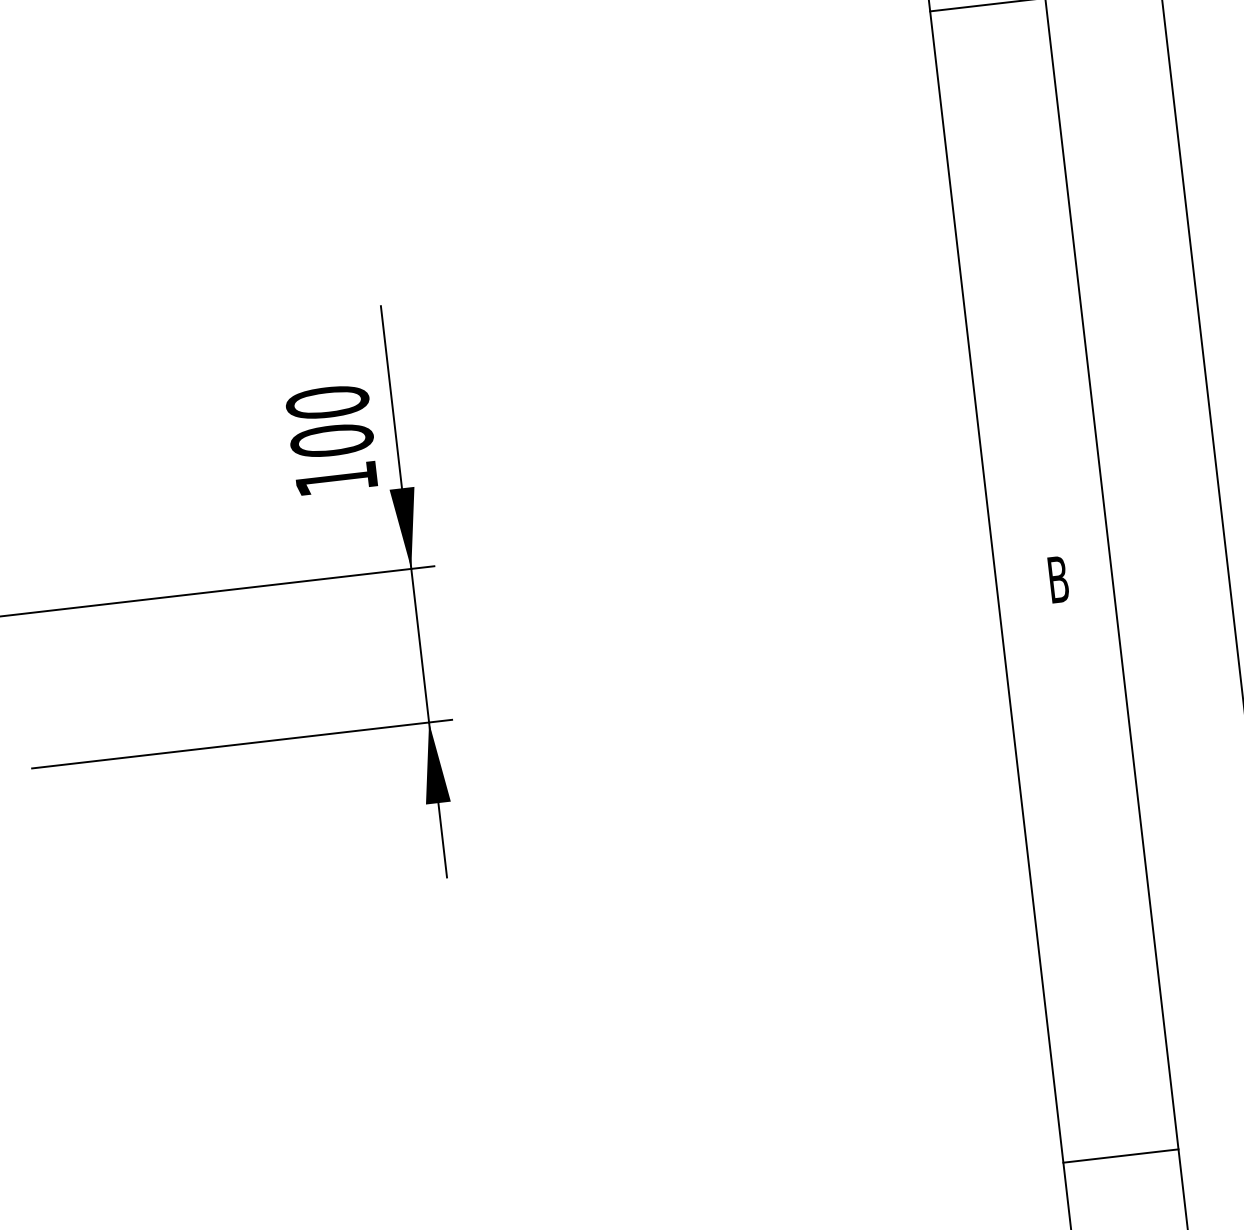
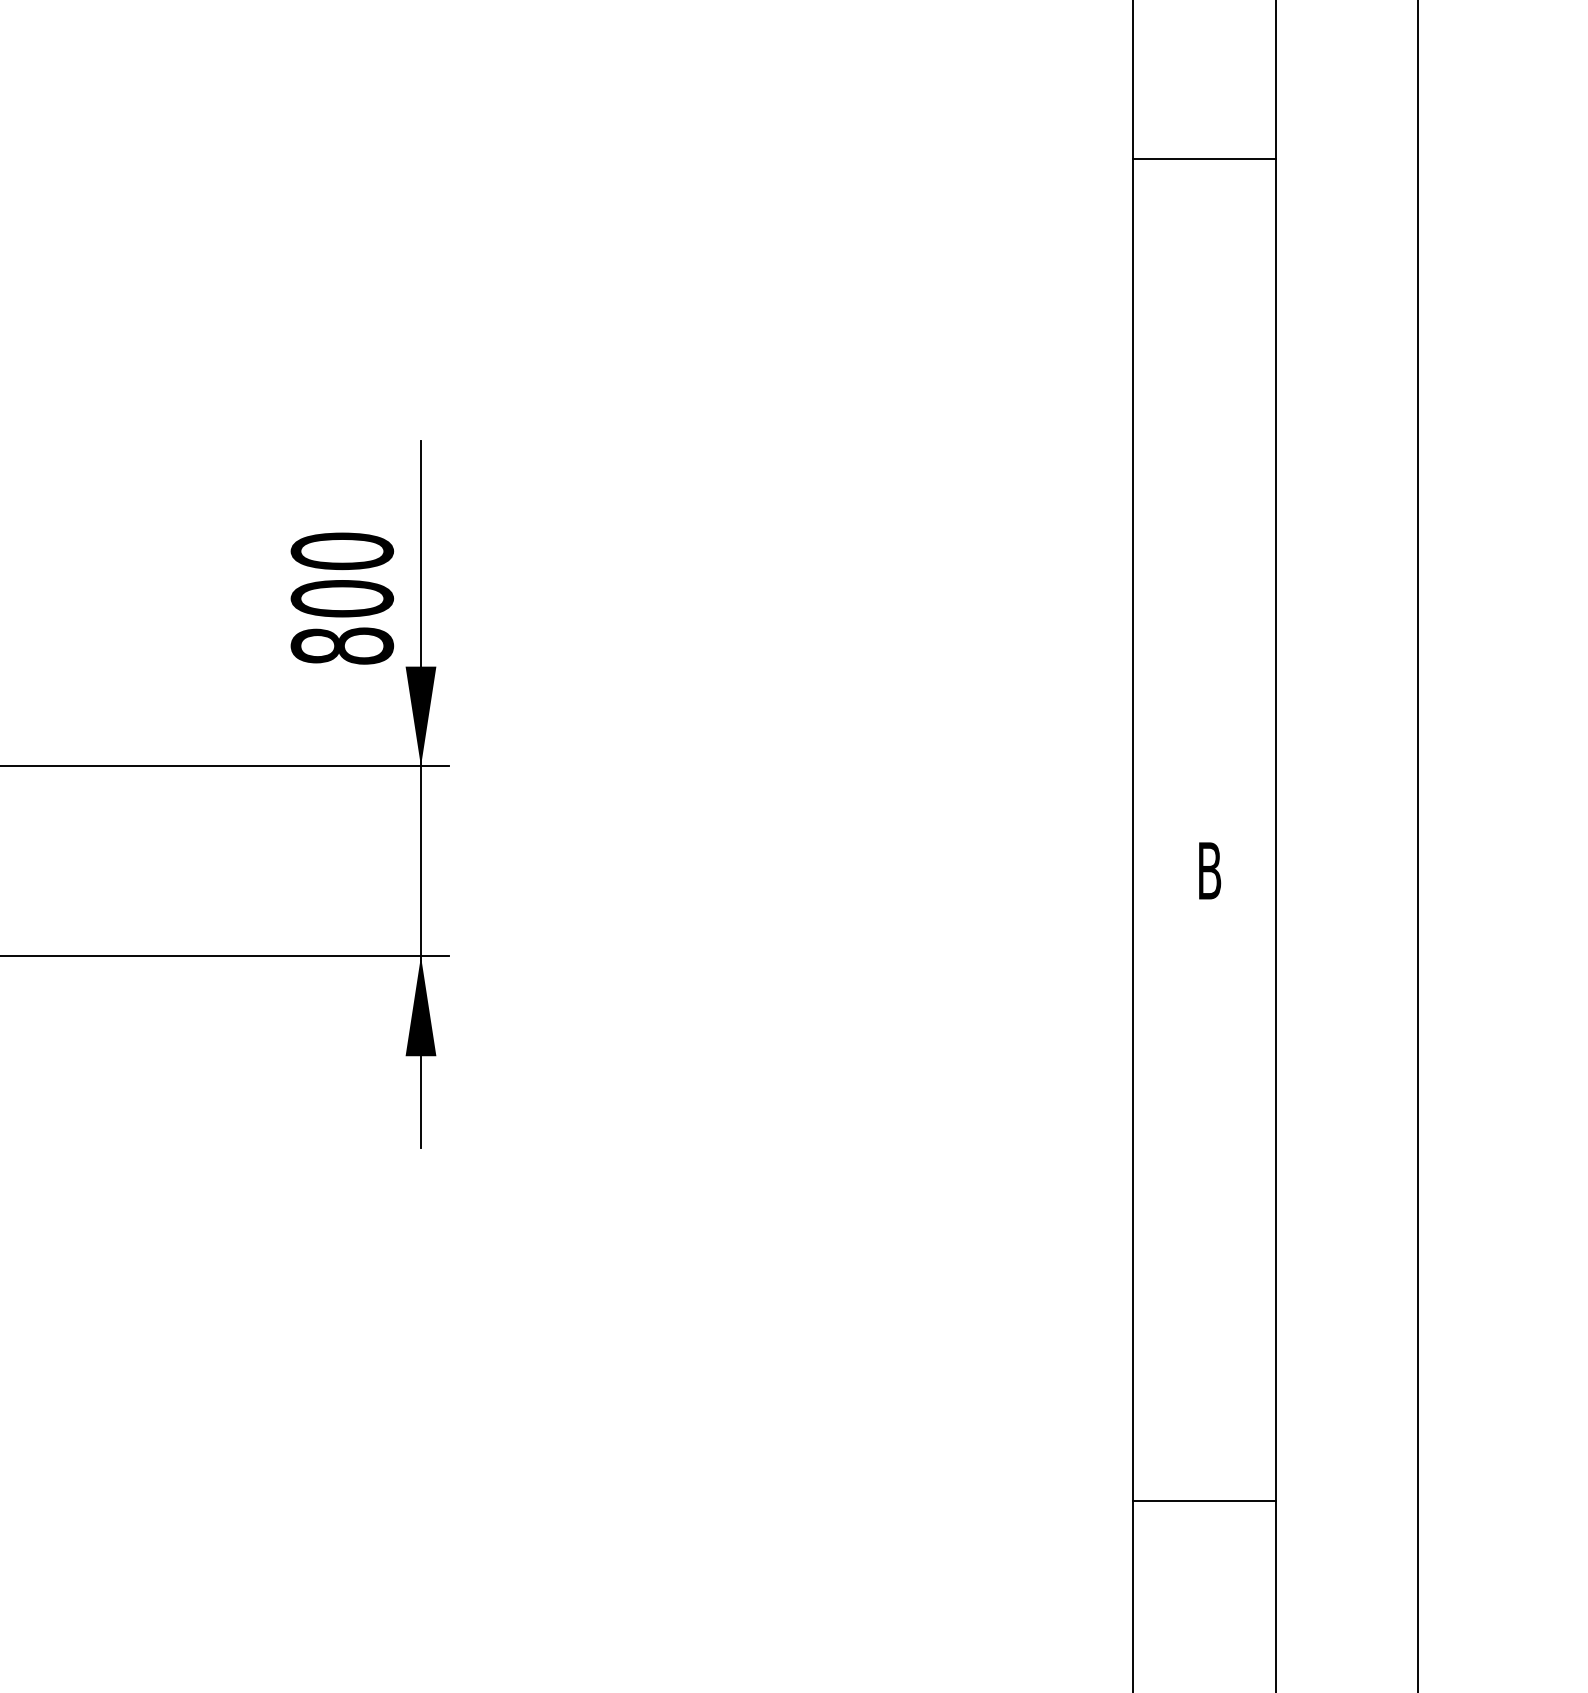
text: (336, 478) -> (342, 645), 100 -> 800
line: (1120, 1155) -> (1204, 1500), moved

